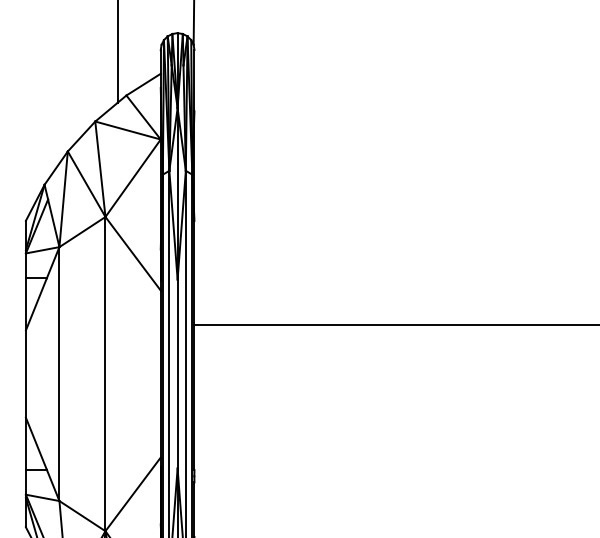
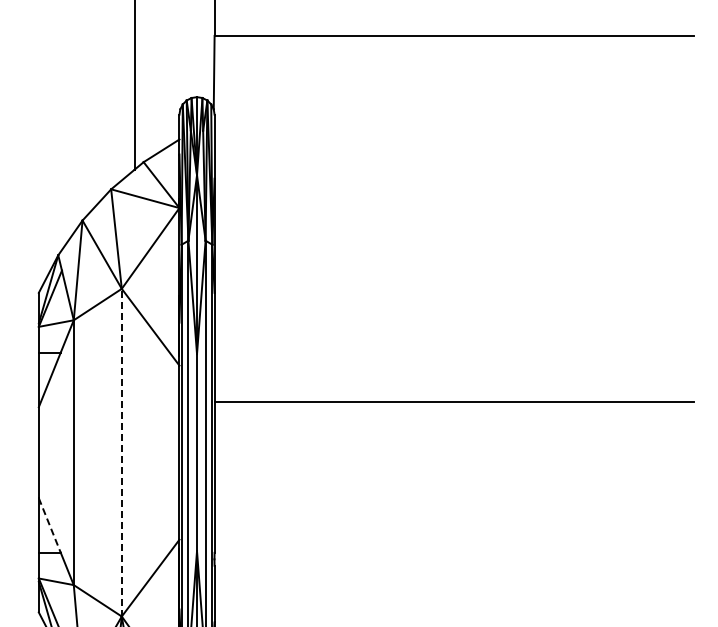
line: (105, 373) -> (121, 452), solid -> dashed
line: (36, 443) -> (49, 525), solid -> dashed

